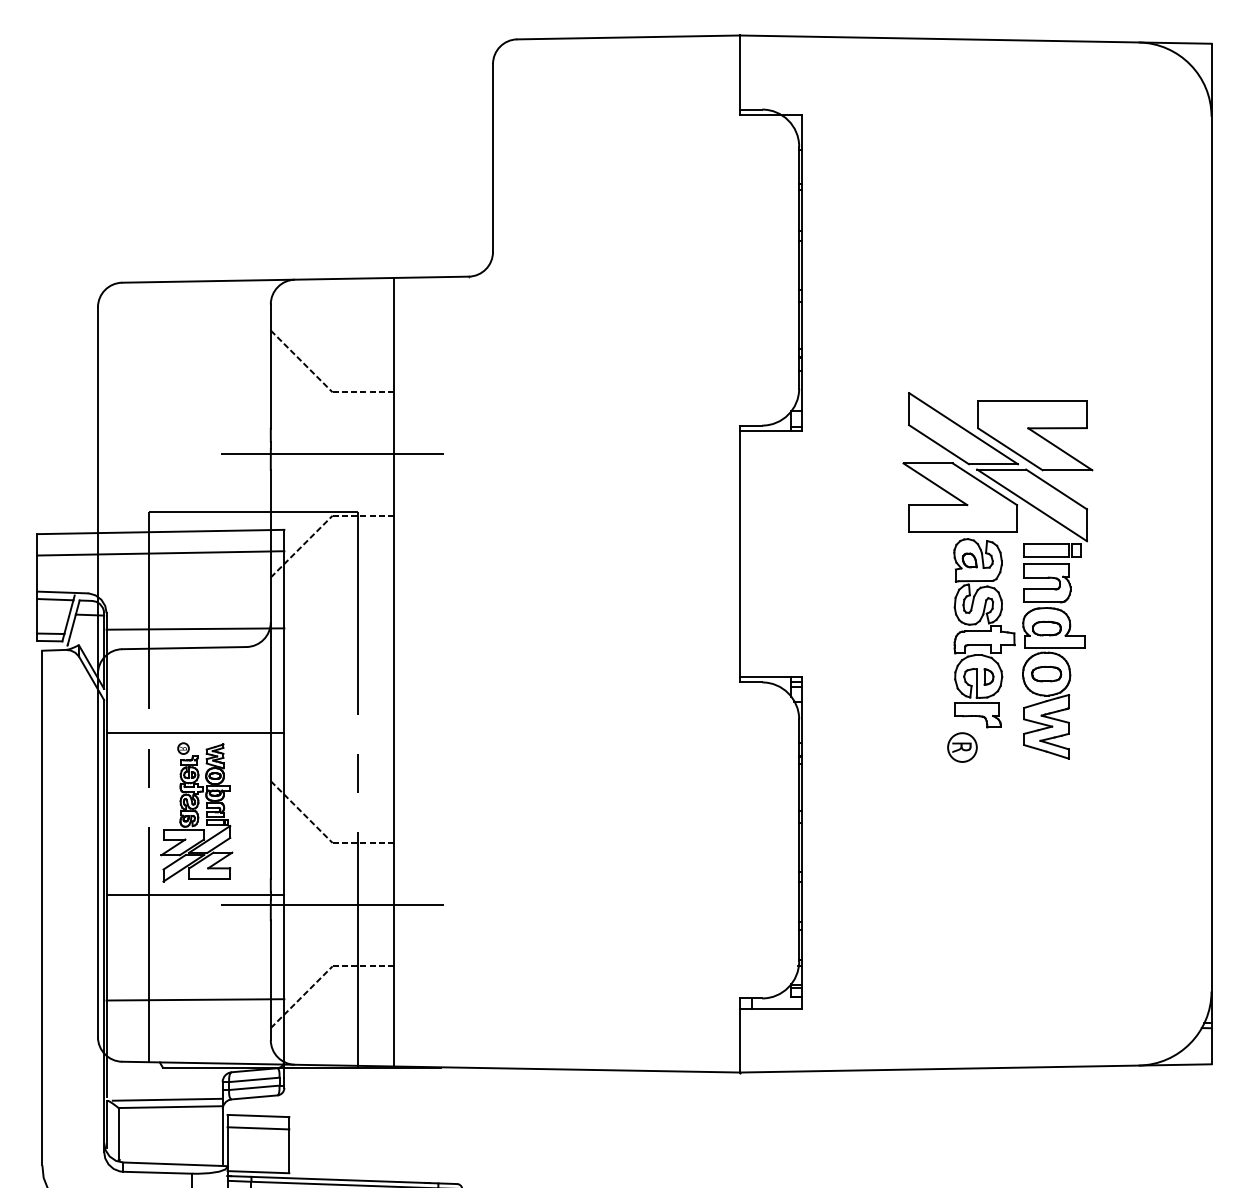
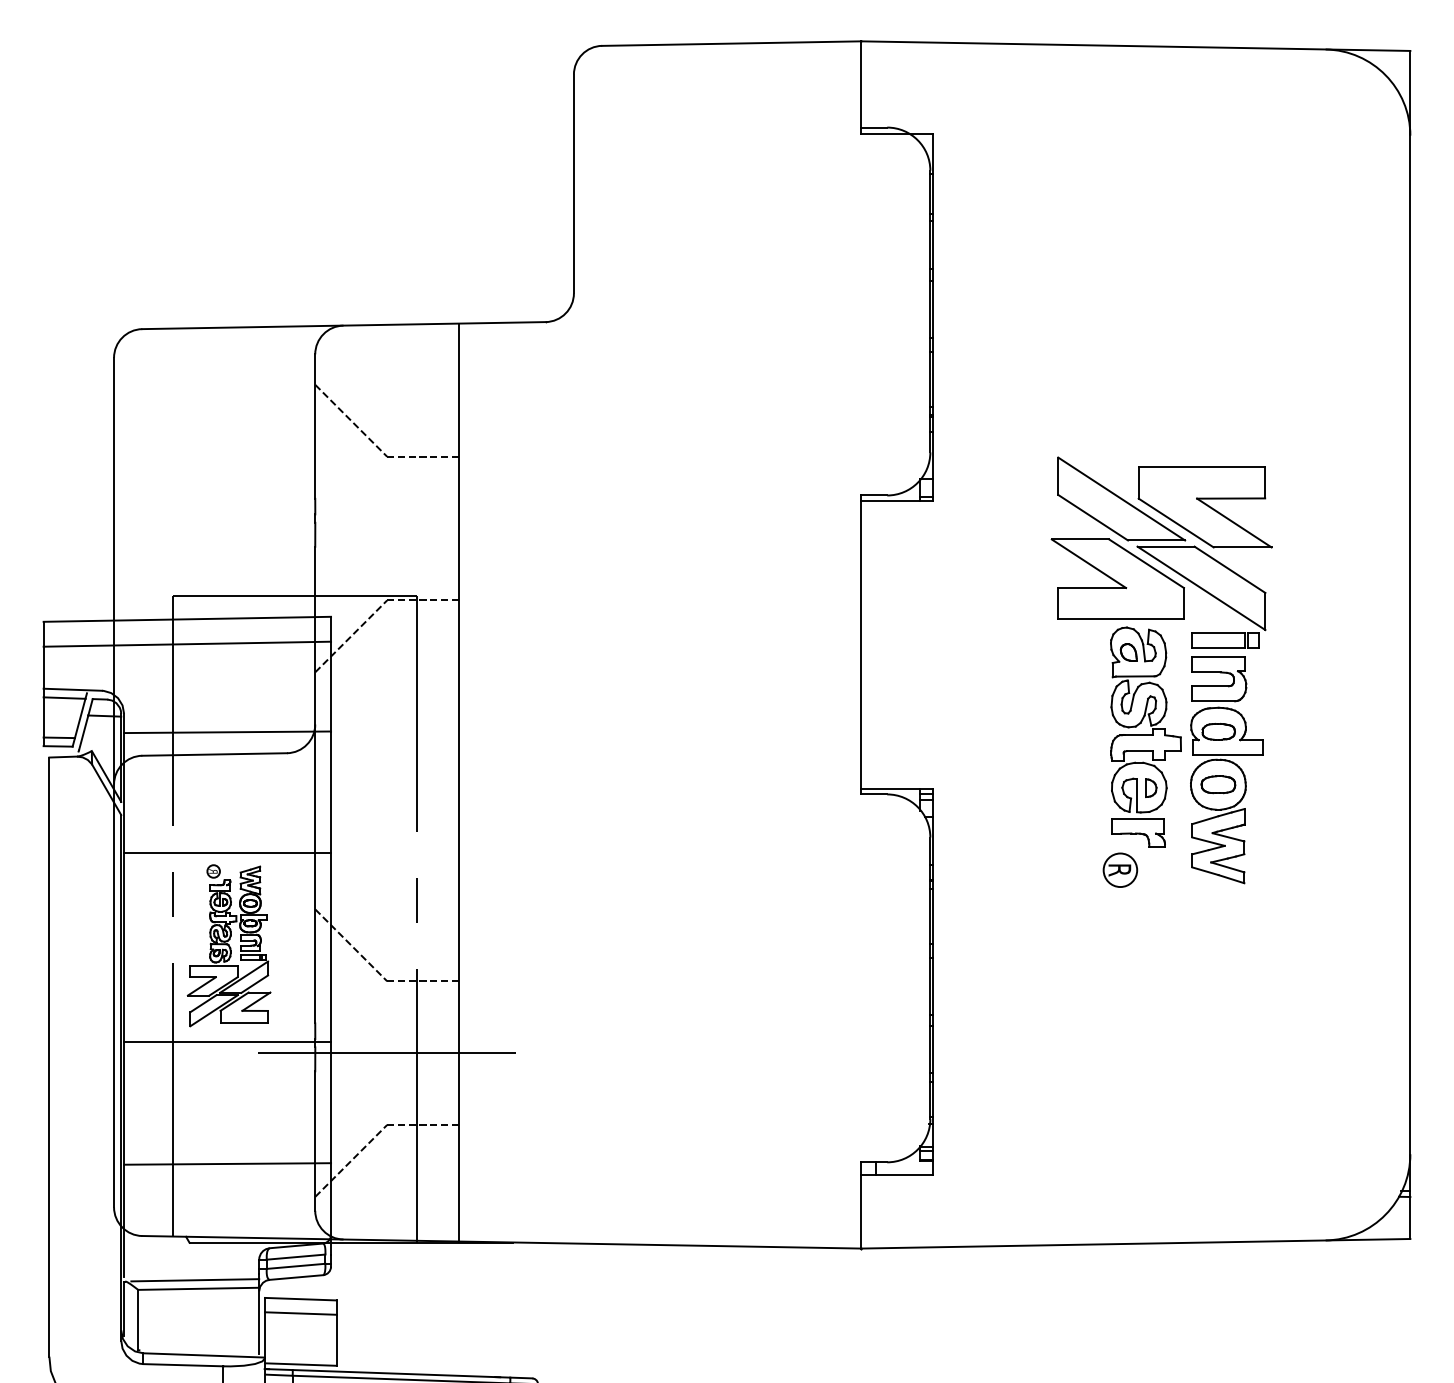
line: (332, 454) -> (387, 529), removed

